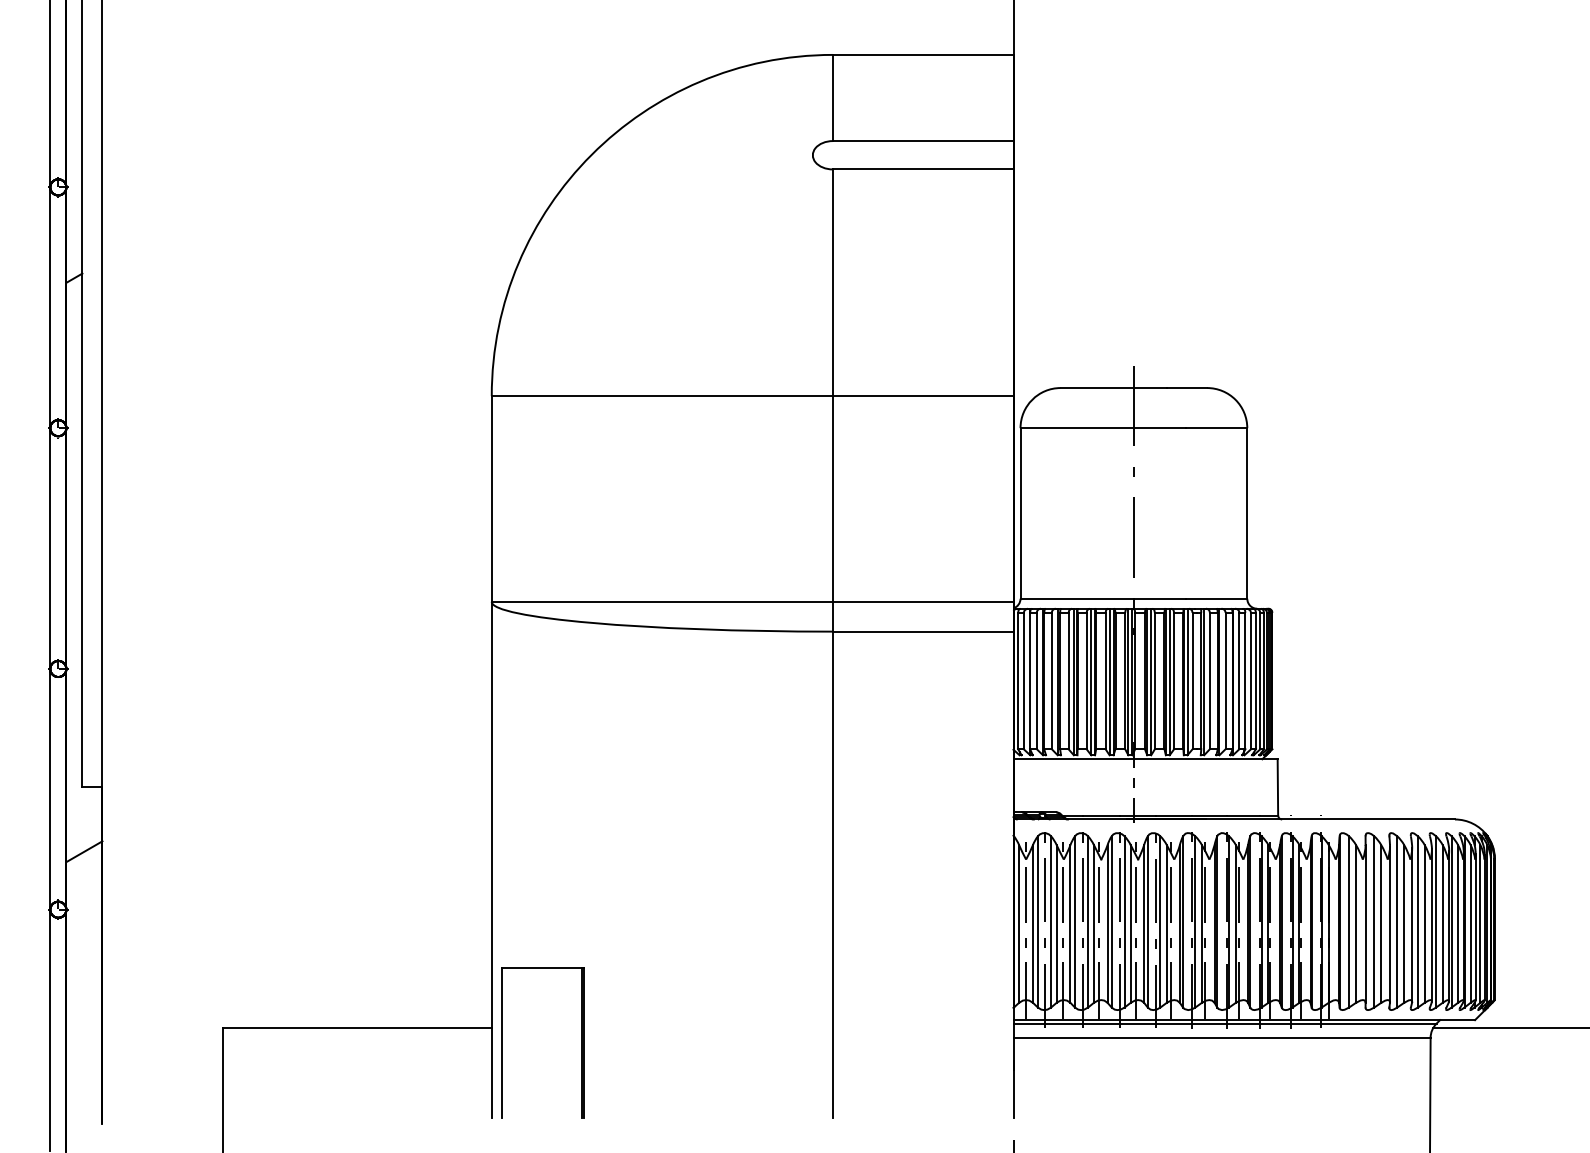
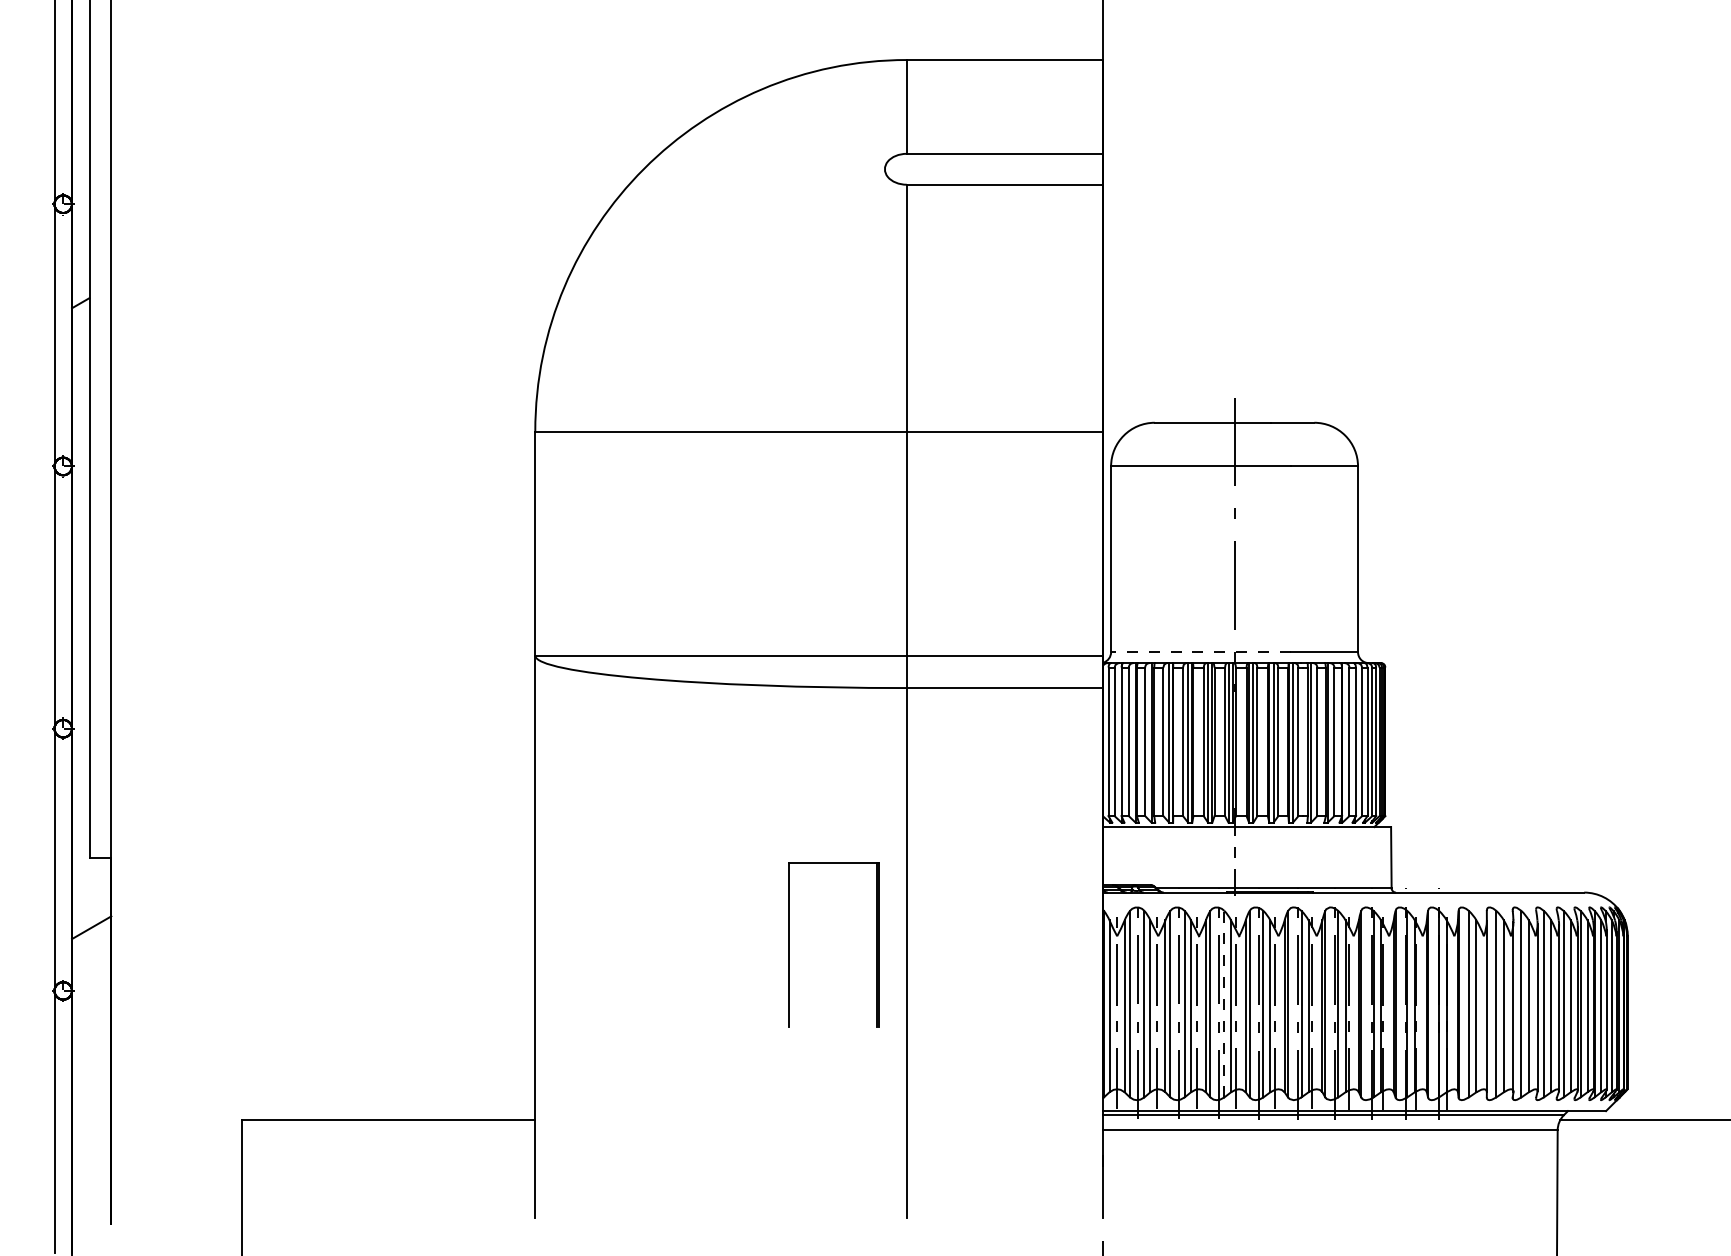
line: (1102, 598) -> (1200, 652), solid -> dashed
line: (1124, 921) -> (1224, 1003), solid -> dashed
part: (581, 1042) -> (876, 944), moved

